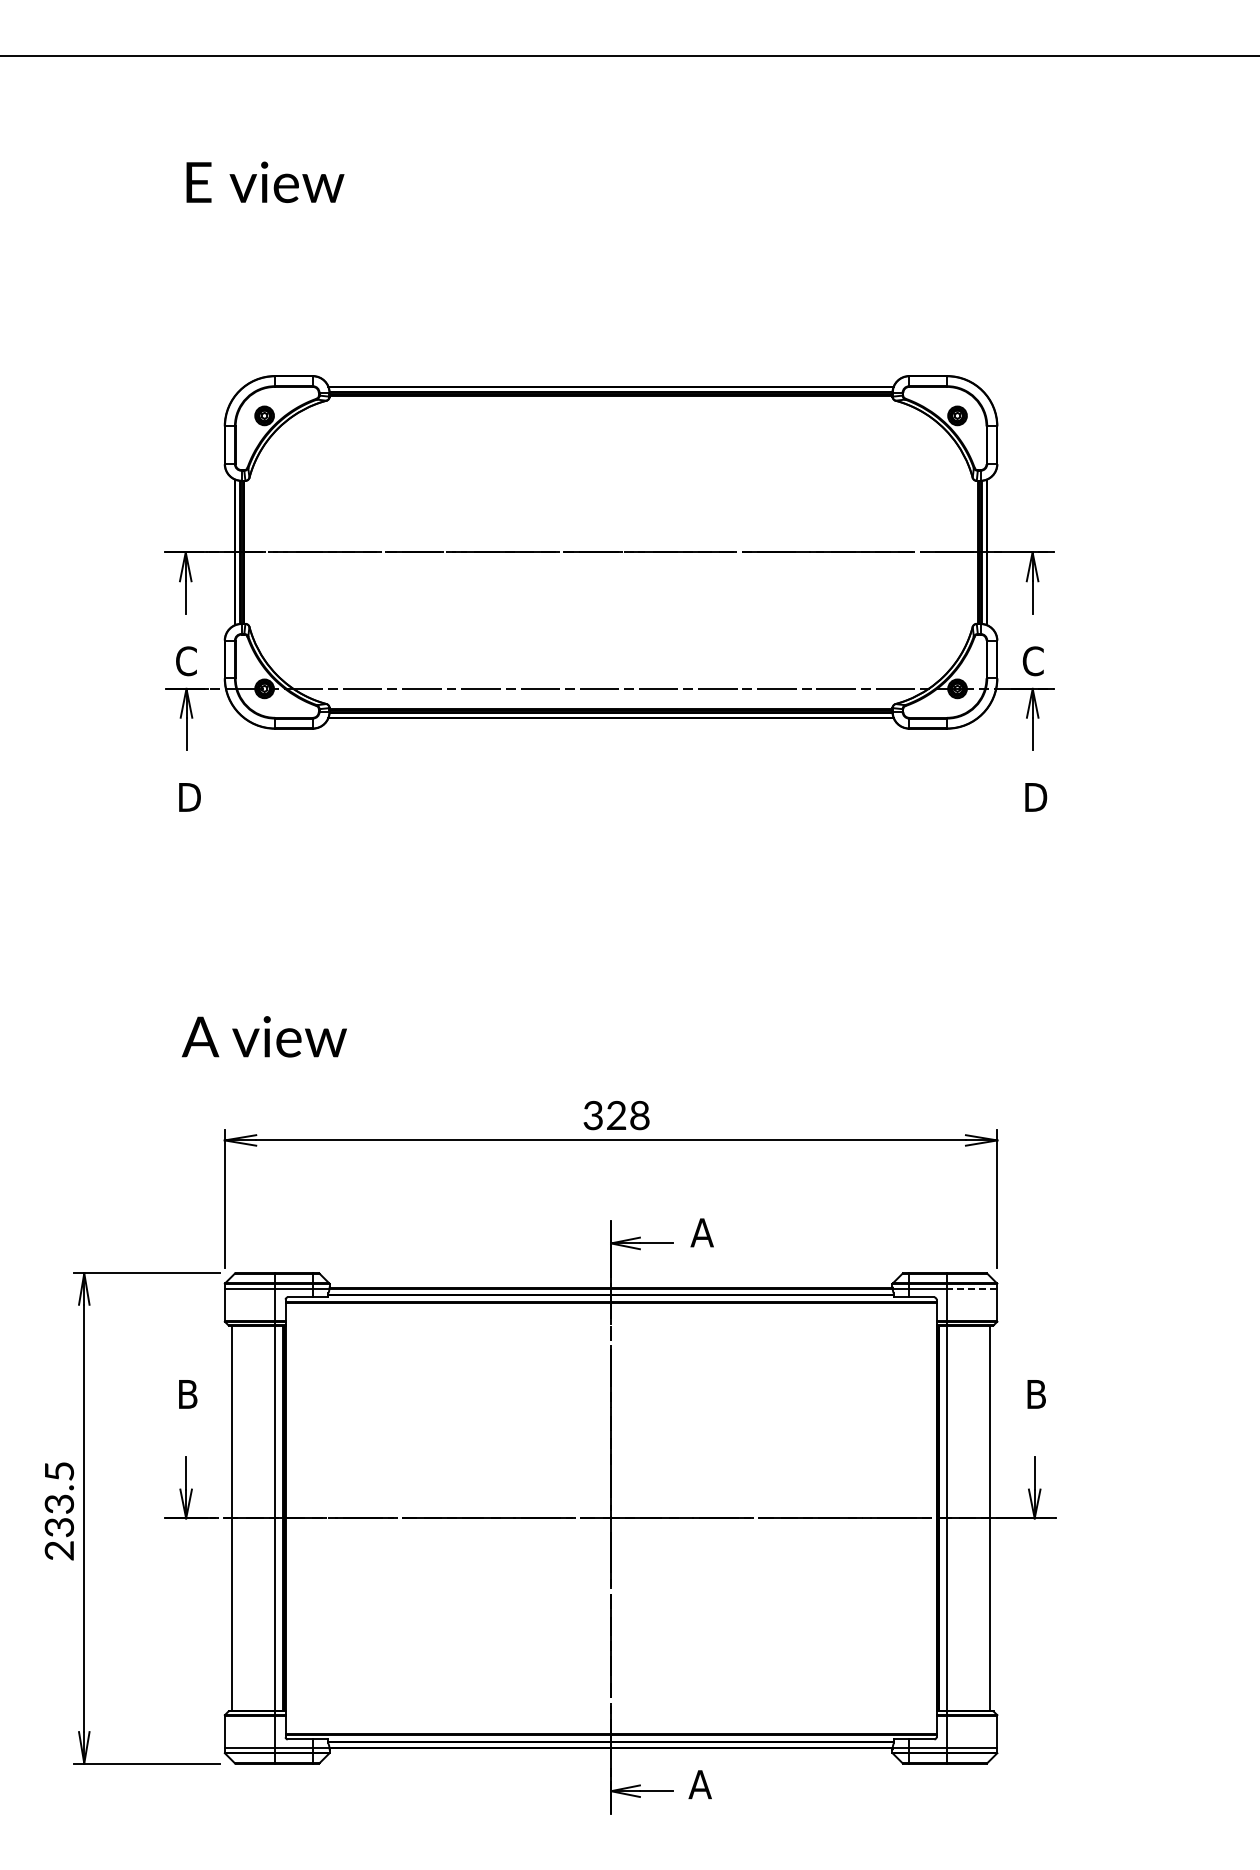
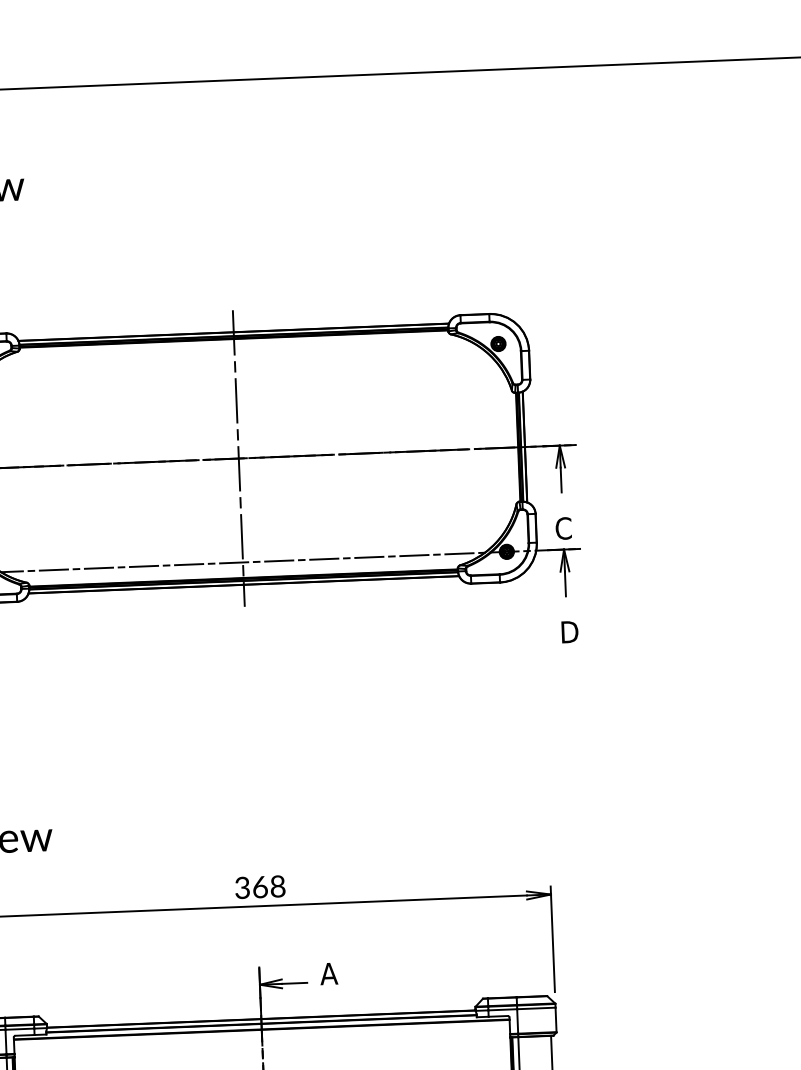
line: (611, 552) -> (239, 458), added
text: (616, 1115) -> (260, 887), 328 -> 368
line: (971, 1289) -> (535, 1008), dashed -> solid

